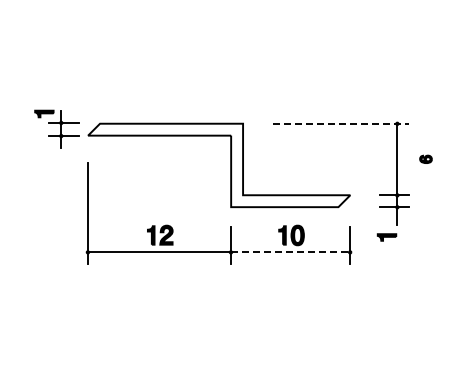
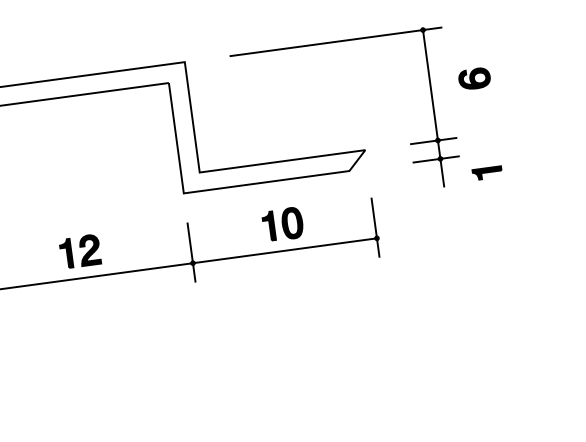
line: (341, 123) -> (336, 41), dashed -> solid
part: (425, 159) -> (473, 79), size x1.67
part: (386, 237) -> (486, 173), moved
line: (290, 252) -> (284, 251), dashed -> solid

